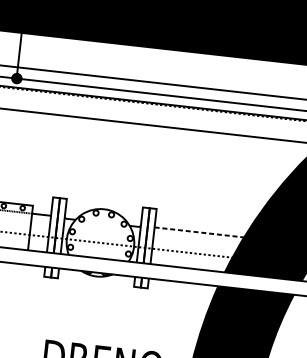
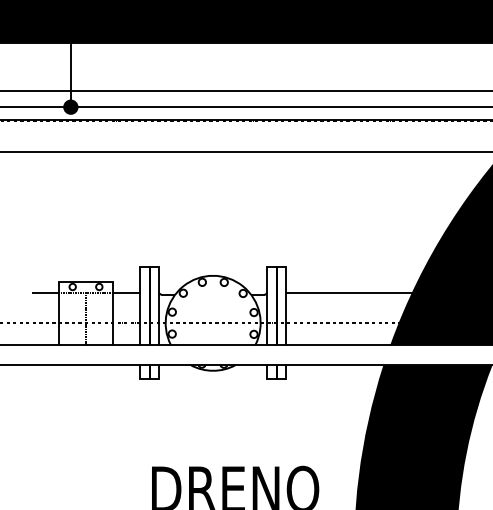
line: (11, 230) -> (86, 319), added
line: (199, 232) -> (349, 293), dashed -> solid

